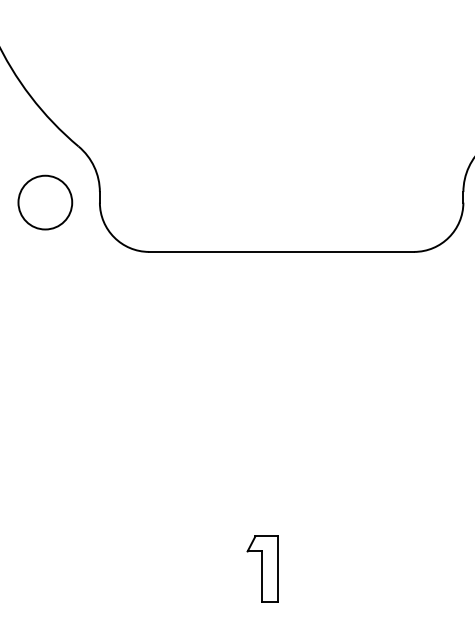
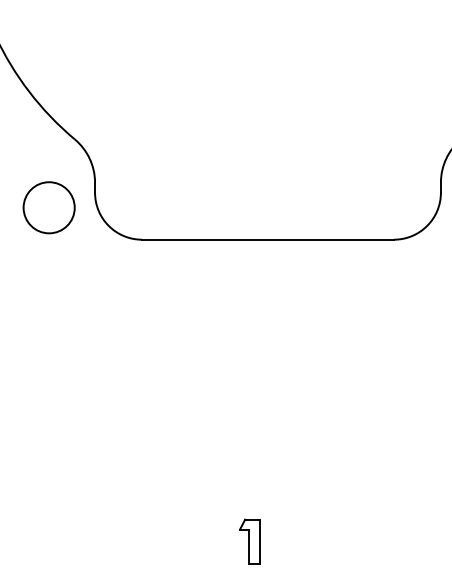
circle: (44, 202) -> (48, 207), moved
part: (262, 569) -> (249, 541), size x0.7

